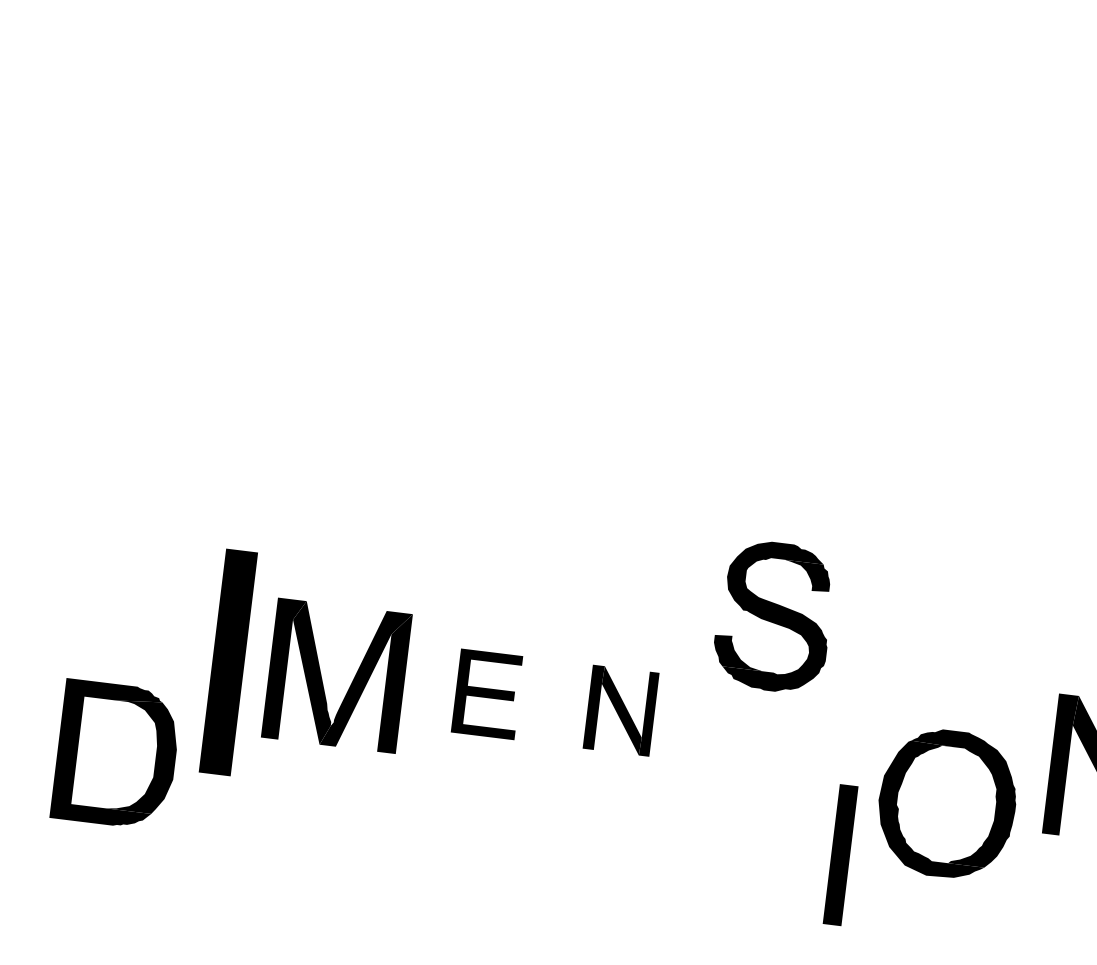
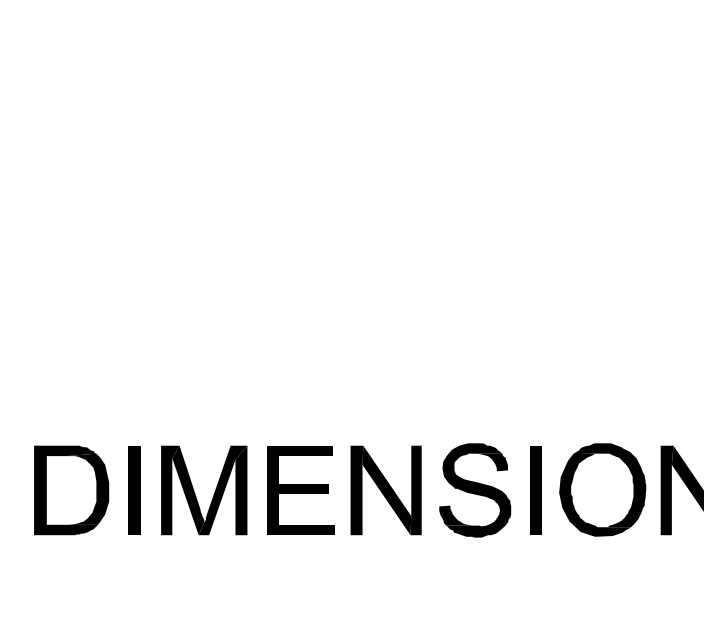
part: (774, 616) -> (475, 490), moved
part: (227, 662) -> (134, 490), size x0.62
part: (487, 694) -> (300, 490), size x1.67
part: (620, 710) -> (385, 490), size x1.67
part: (116, 755) -> (71, 490), moved
part: (946, 803) -> (602, 489), moved
part: (840, 855) -> (535, 490), moved

